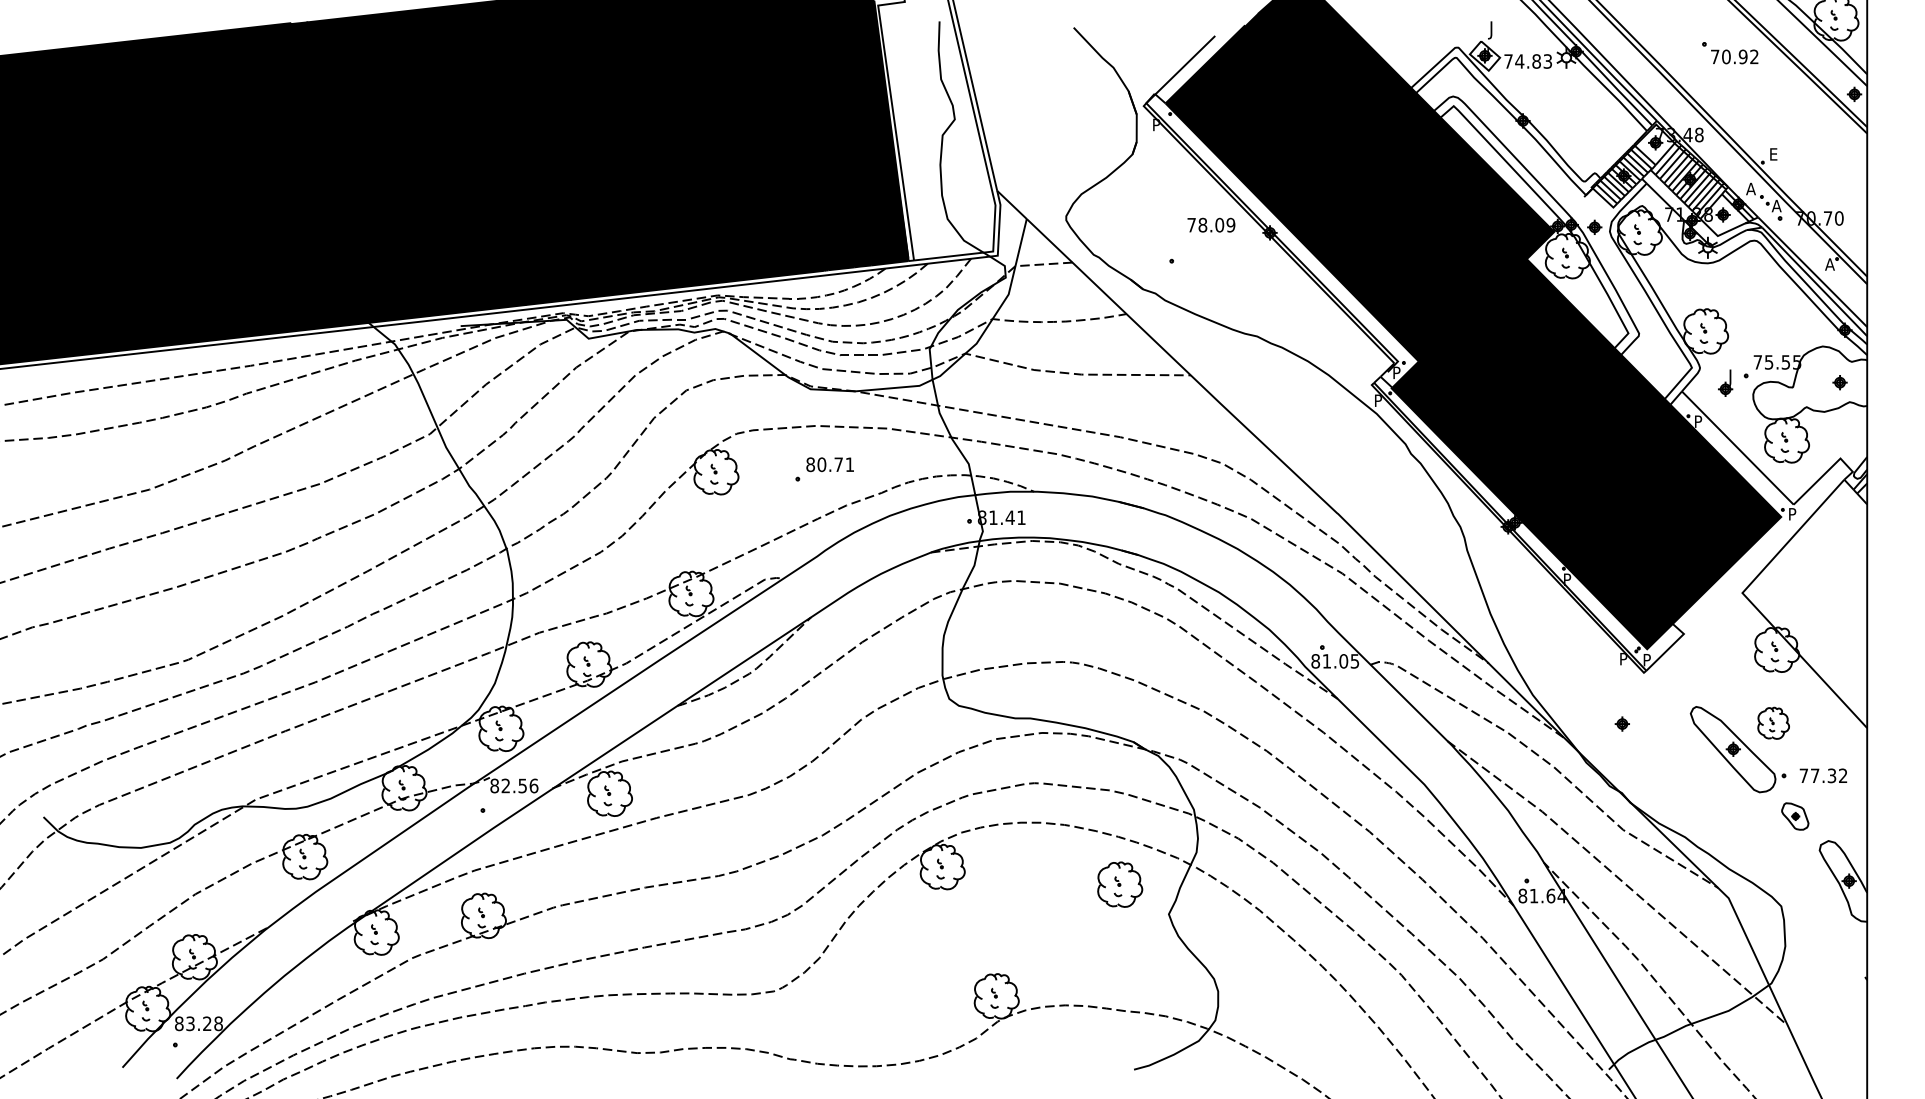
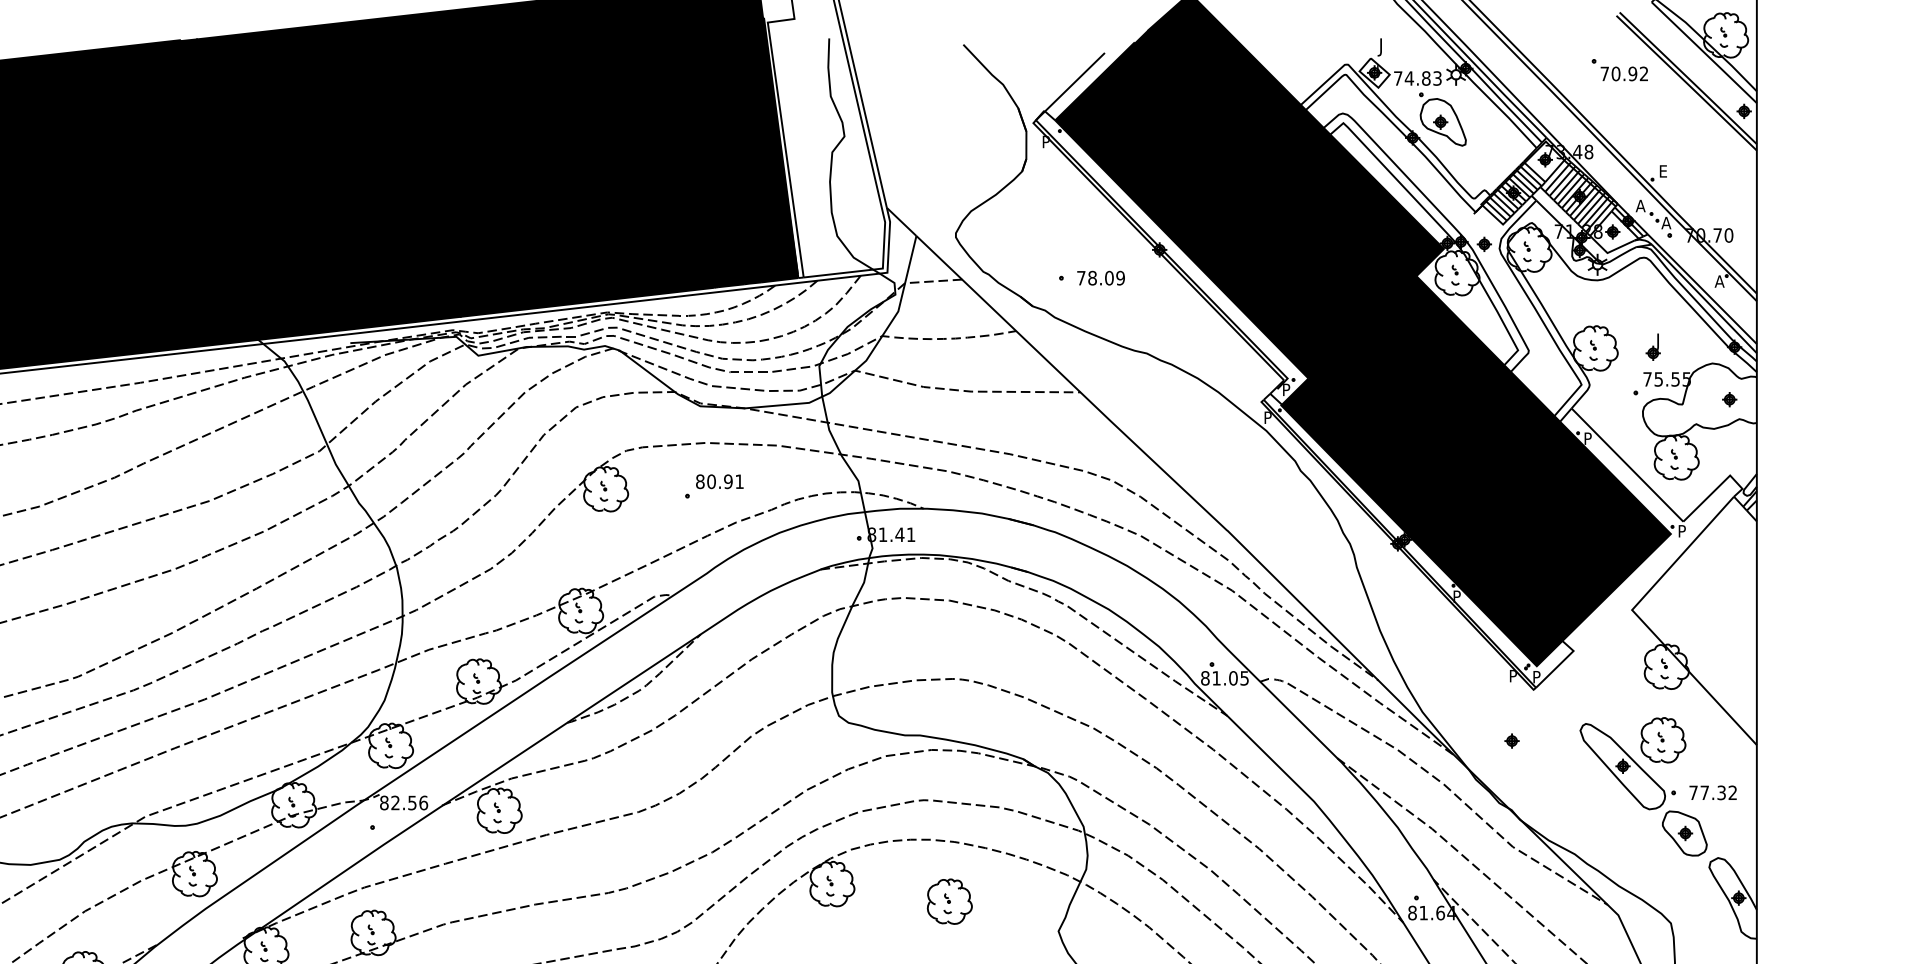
part: (1553, 102) -> (1443, 119), added
text: (1211, 224) -> (1101, 277), moved
part: (1725, 382) -> (1653, 346), moved
text: (838, 464) -> (728, 481), 80.71 -> 80.91
part: (1773, 723) -> (1663, 740), size x1.43
part: (1795, 816) -> (1685, 833), size x1.67
part: (1120, 884) -> (950, 901), moved

